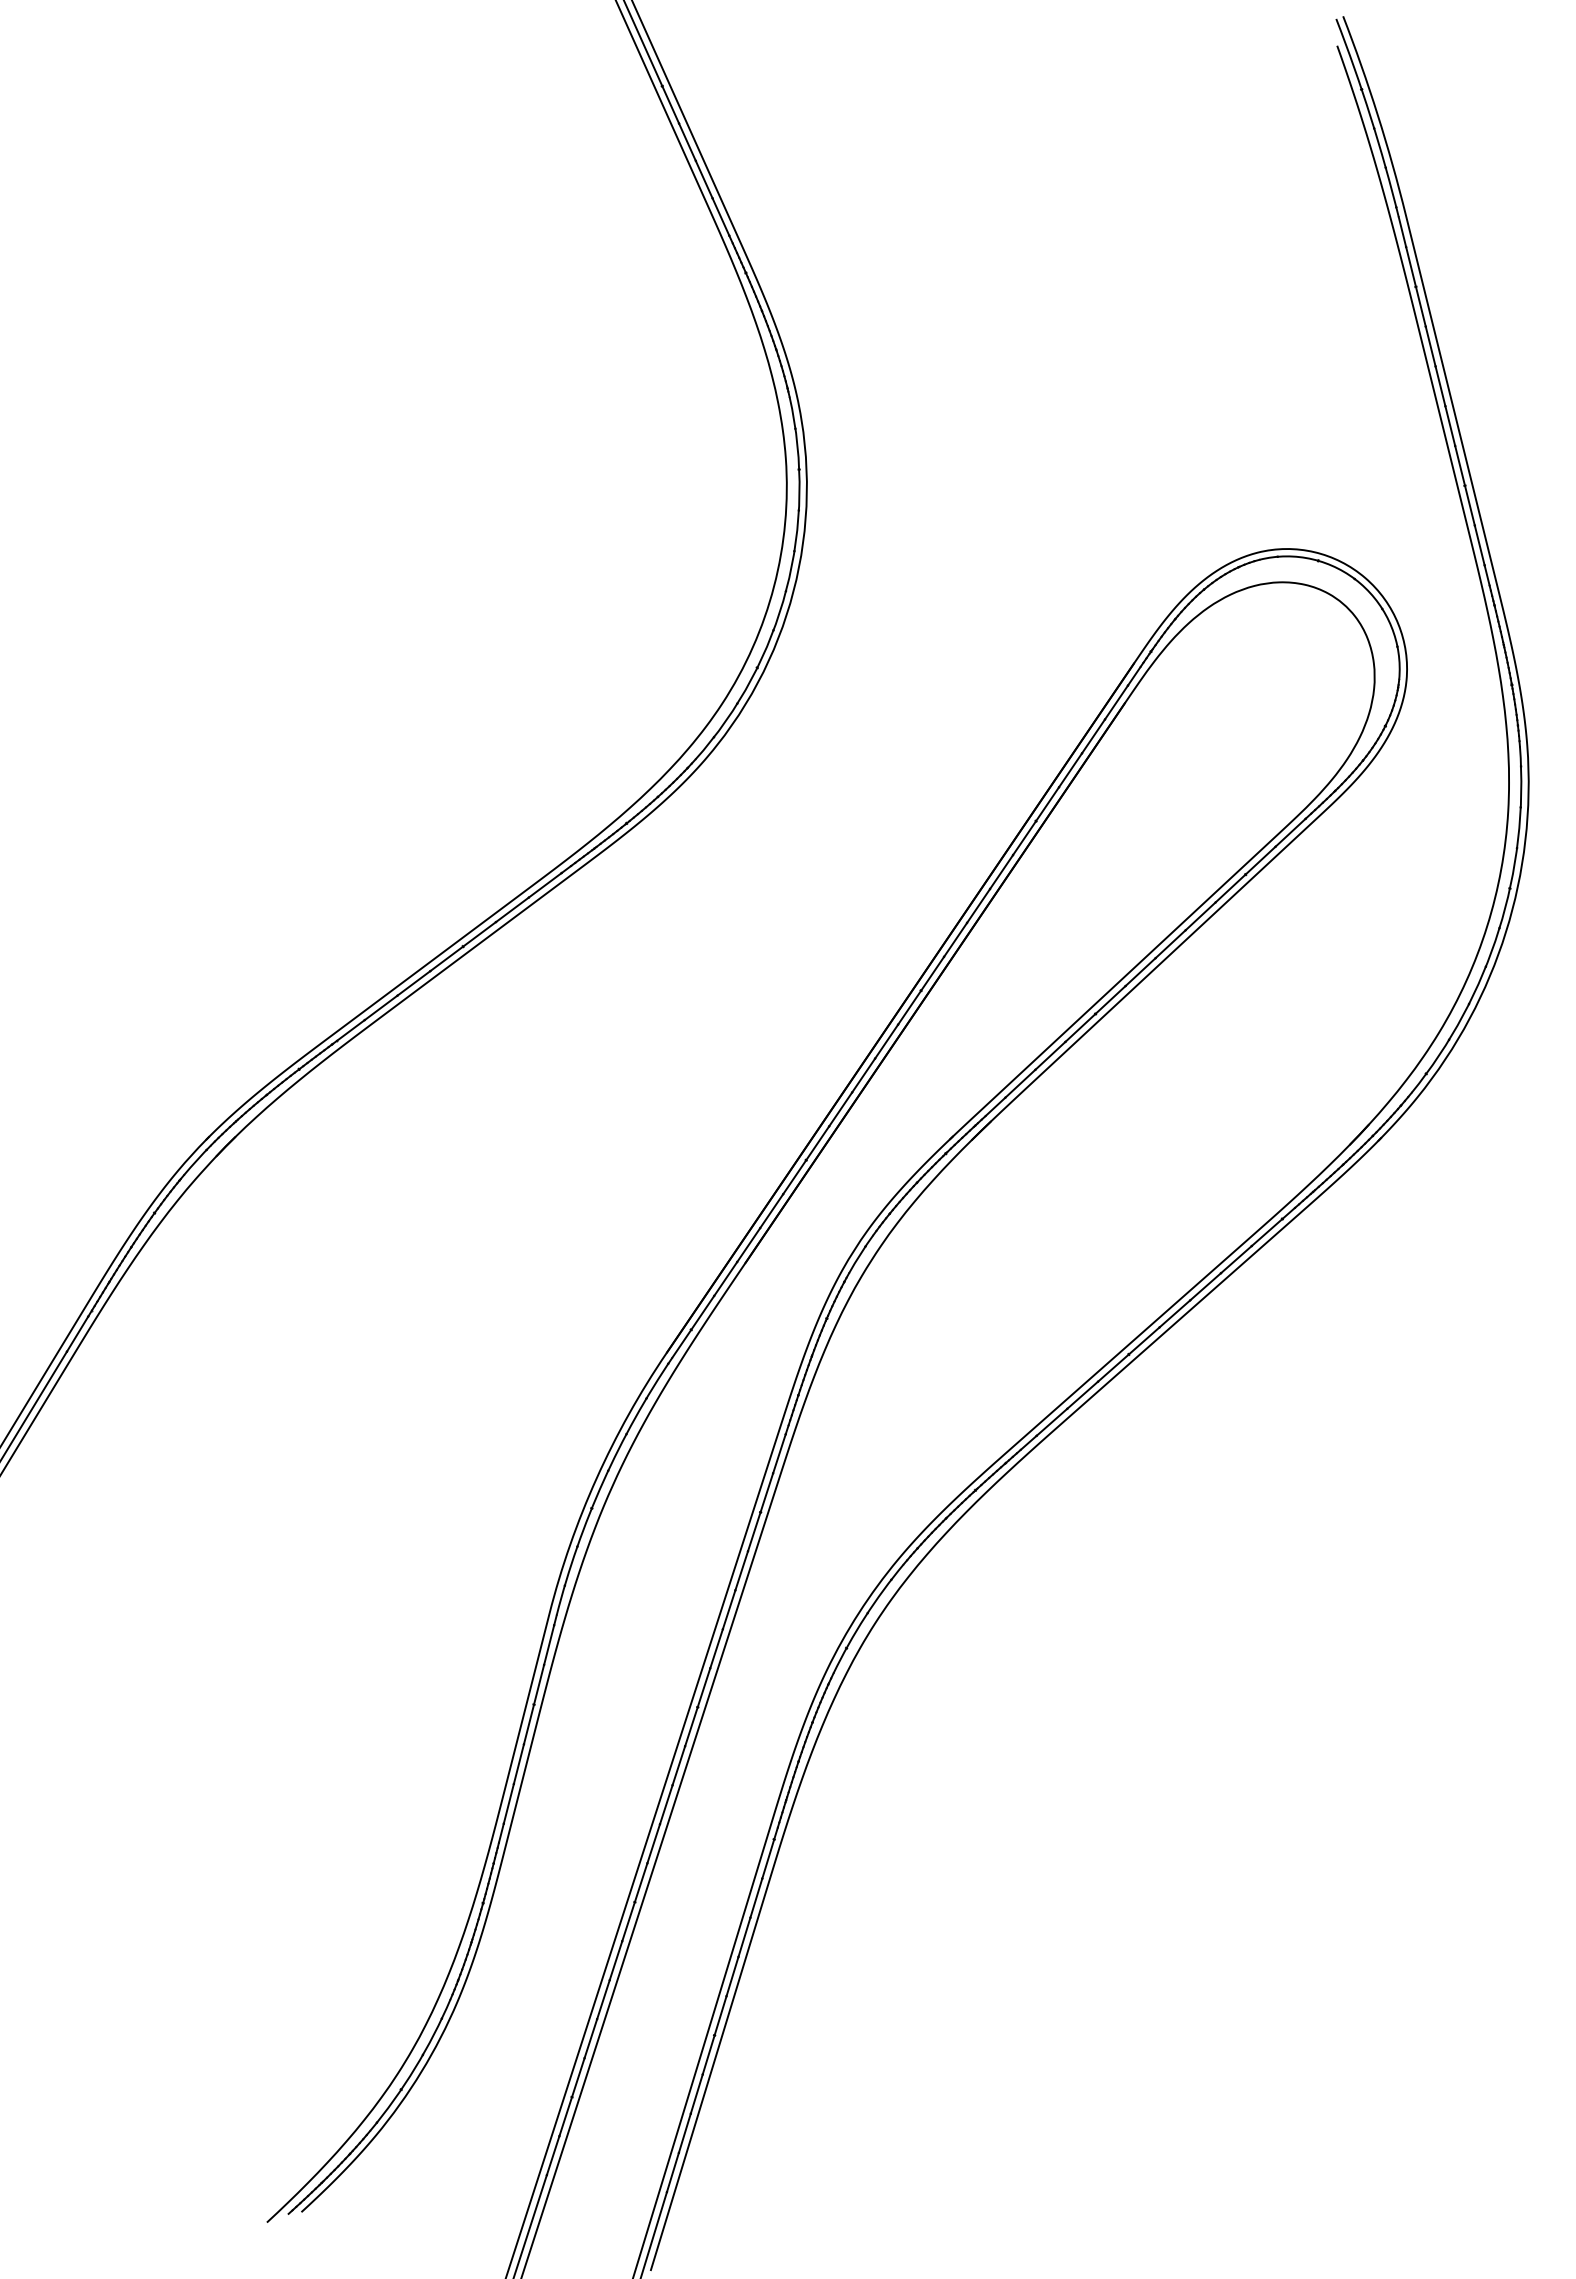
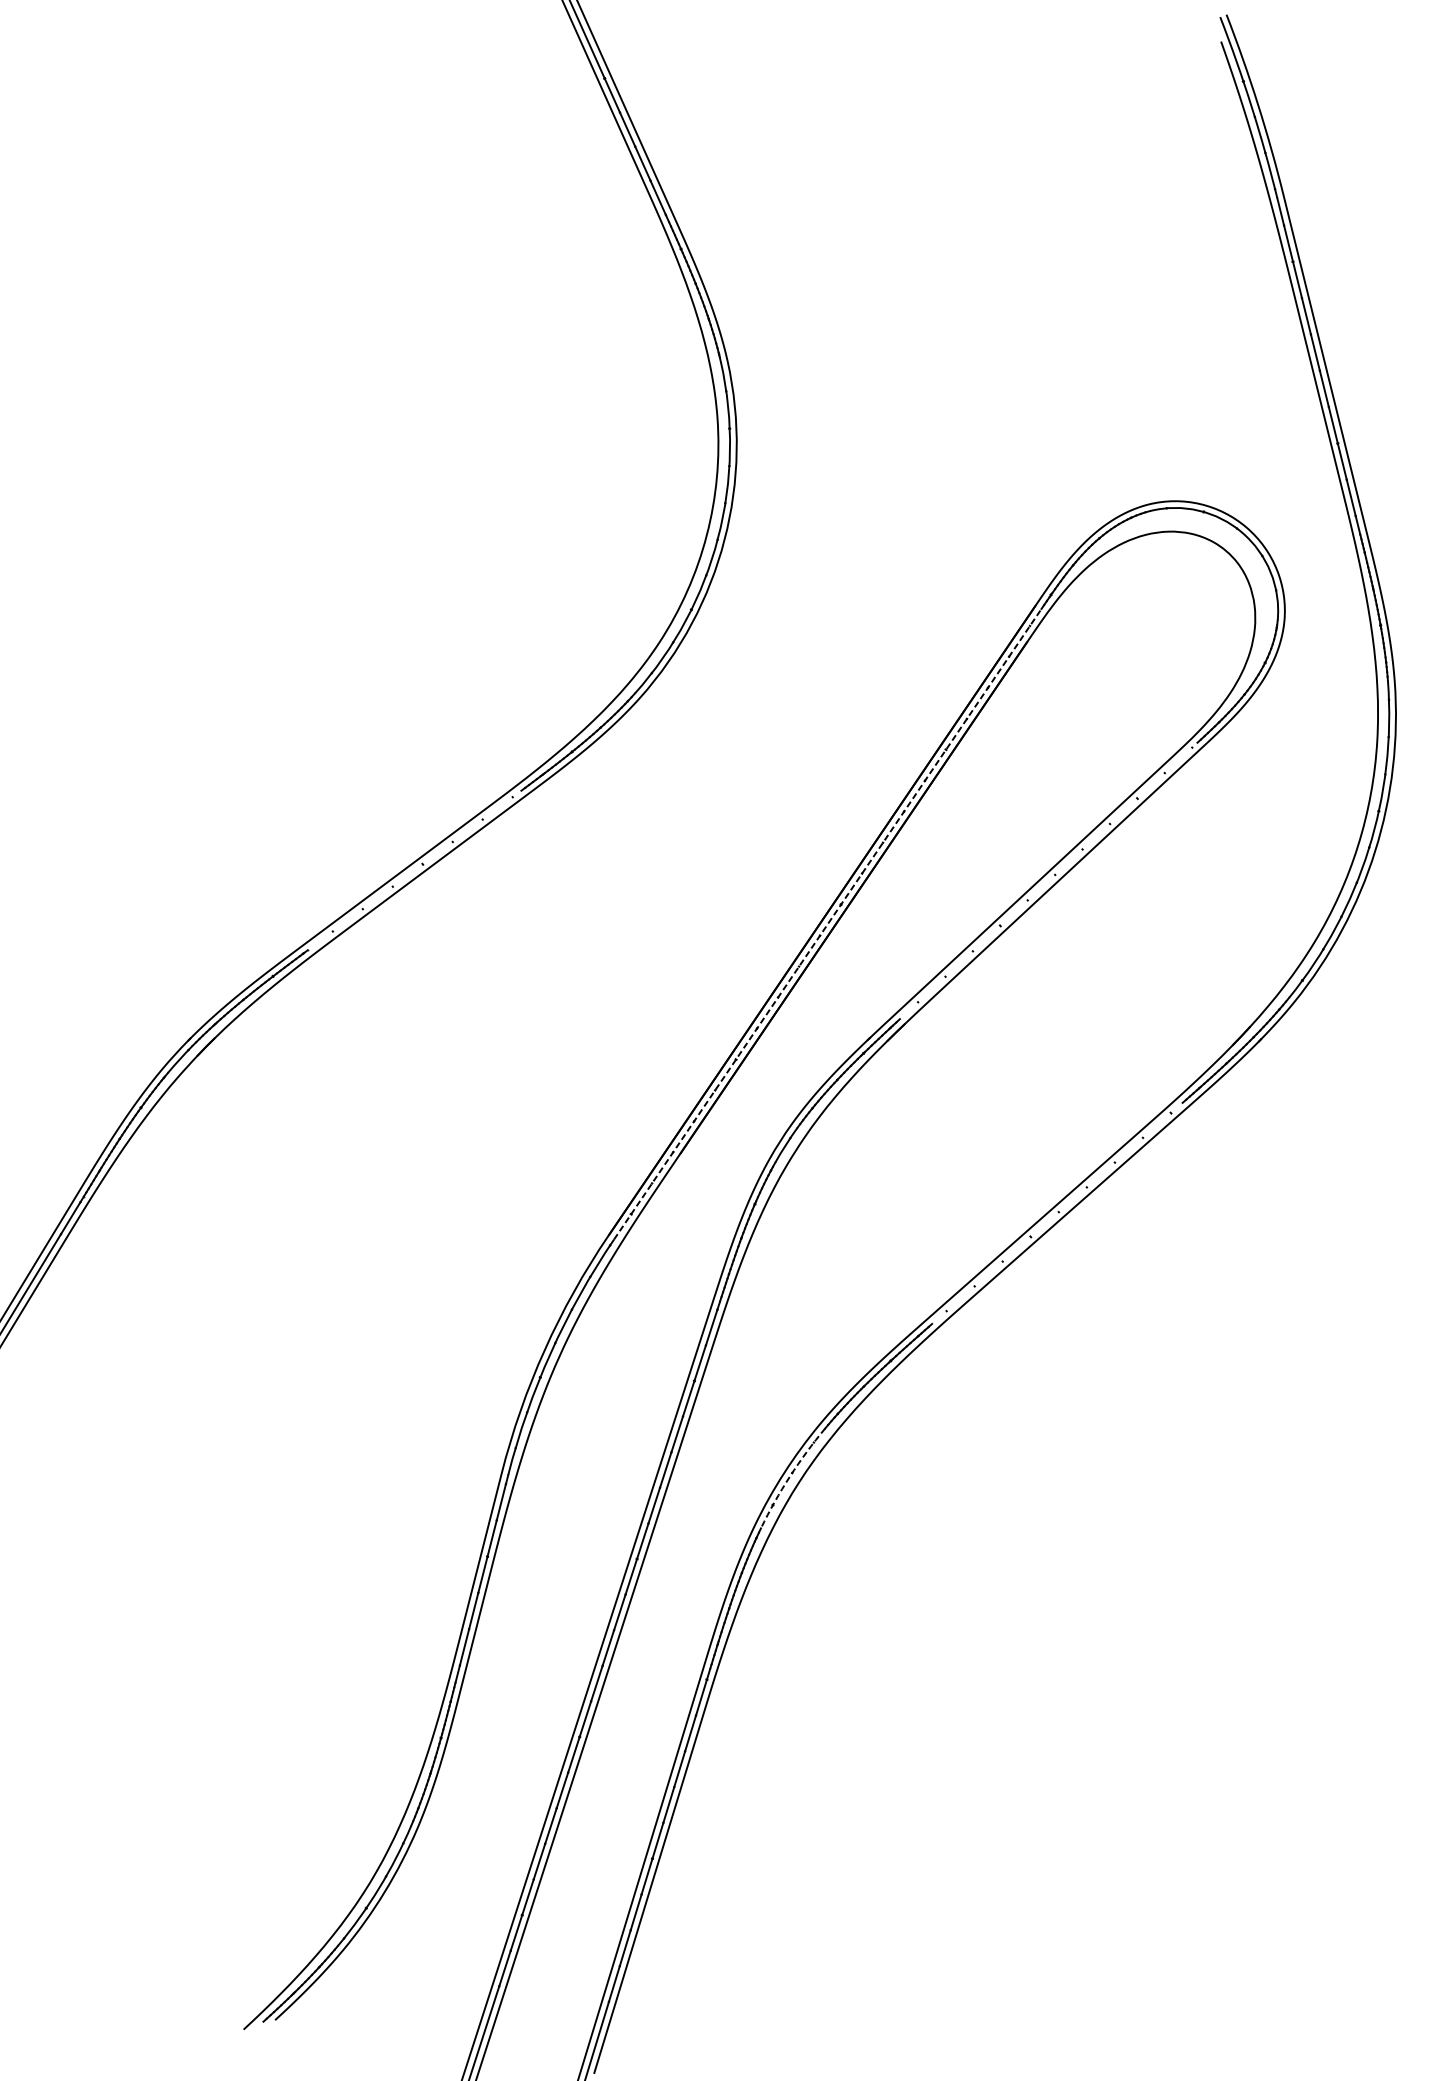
line: (454, 953) -> (414, 870), removed
line: (1148, 964) -> (1048, 880), removed
line: (906, 1011) -> (827, 923), solid -> dashed
line: (1157, 1328) -> (1056, 1213), removed
arc: (865, 1616) -> (790, 1476), solid -> dashed

